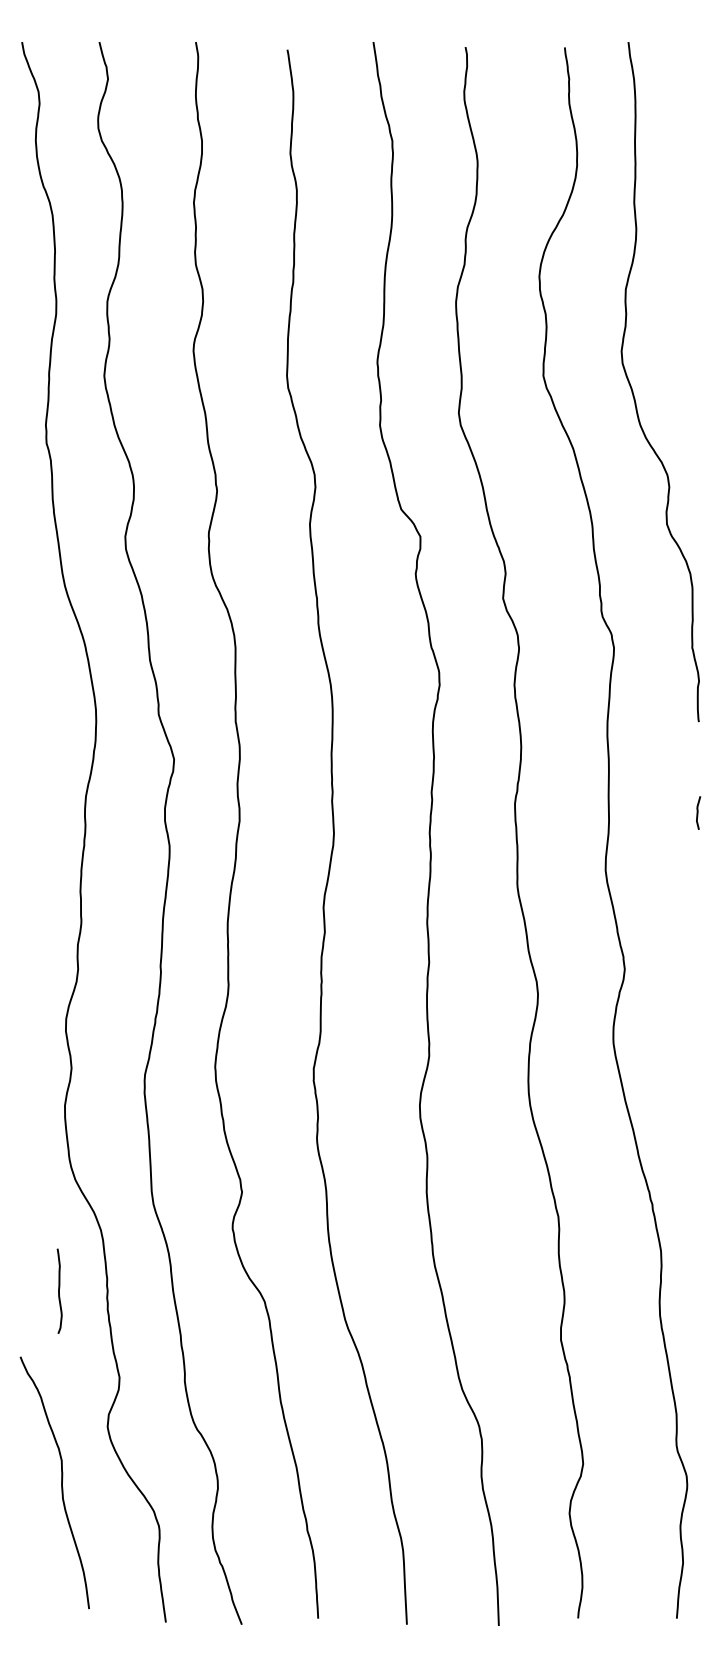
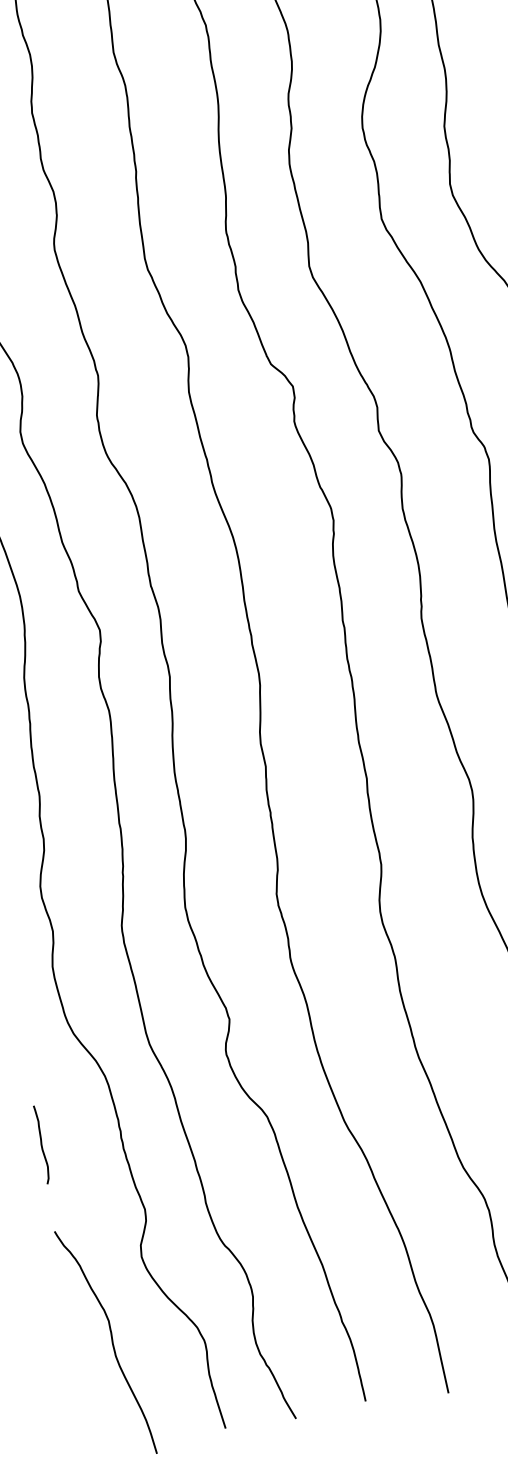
curve: (59, 1290) -> (41, 1144), moved
curve: (61, 1482) -> (111, 1341), moved

